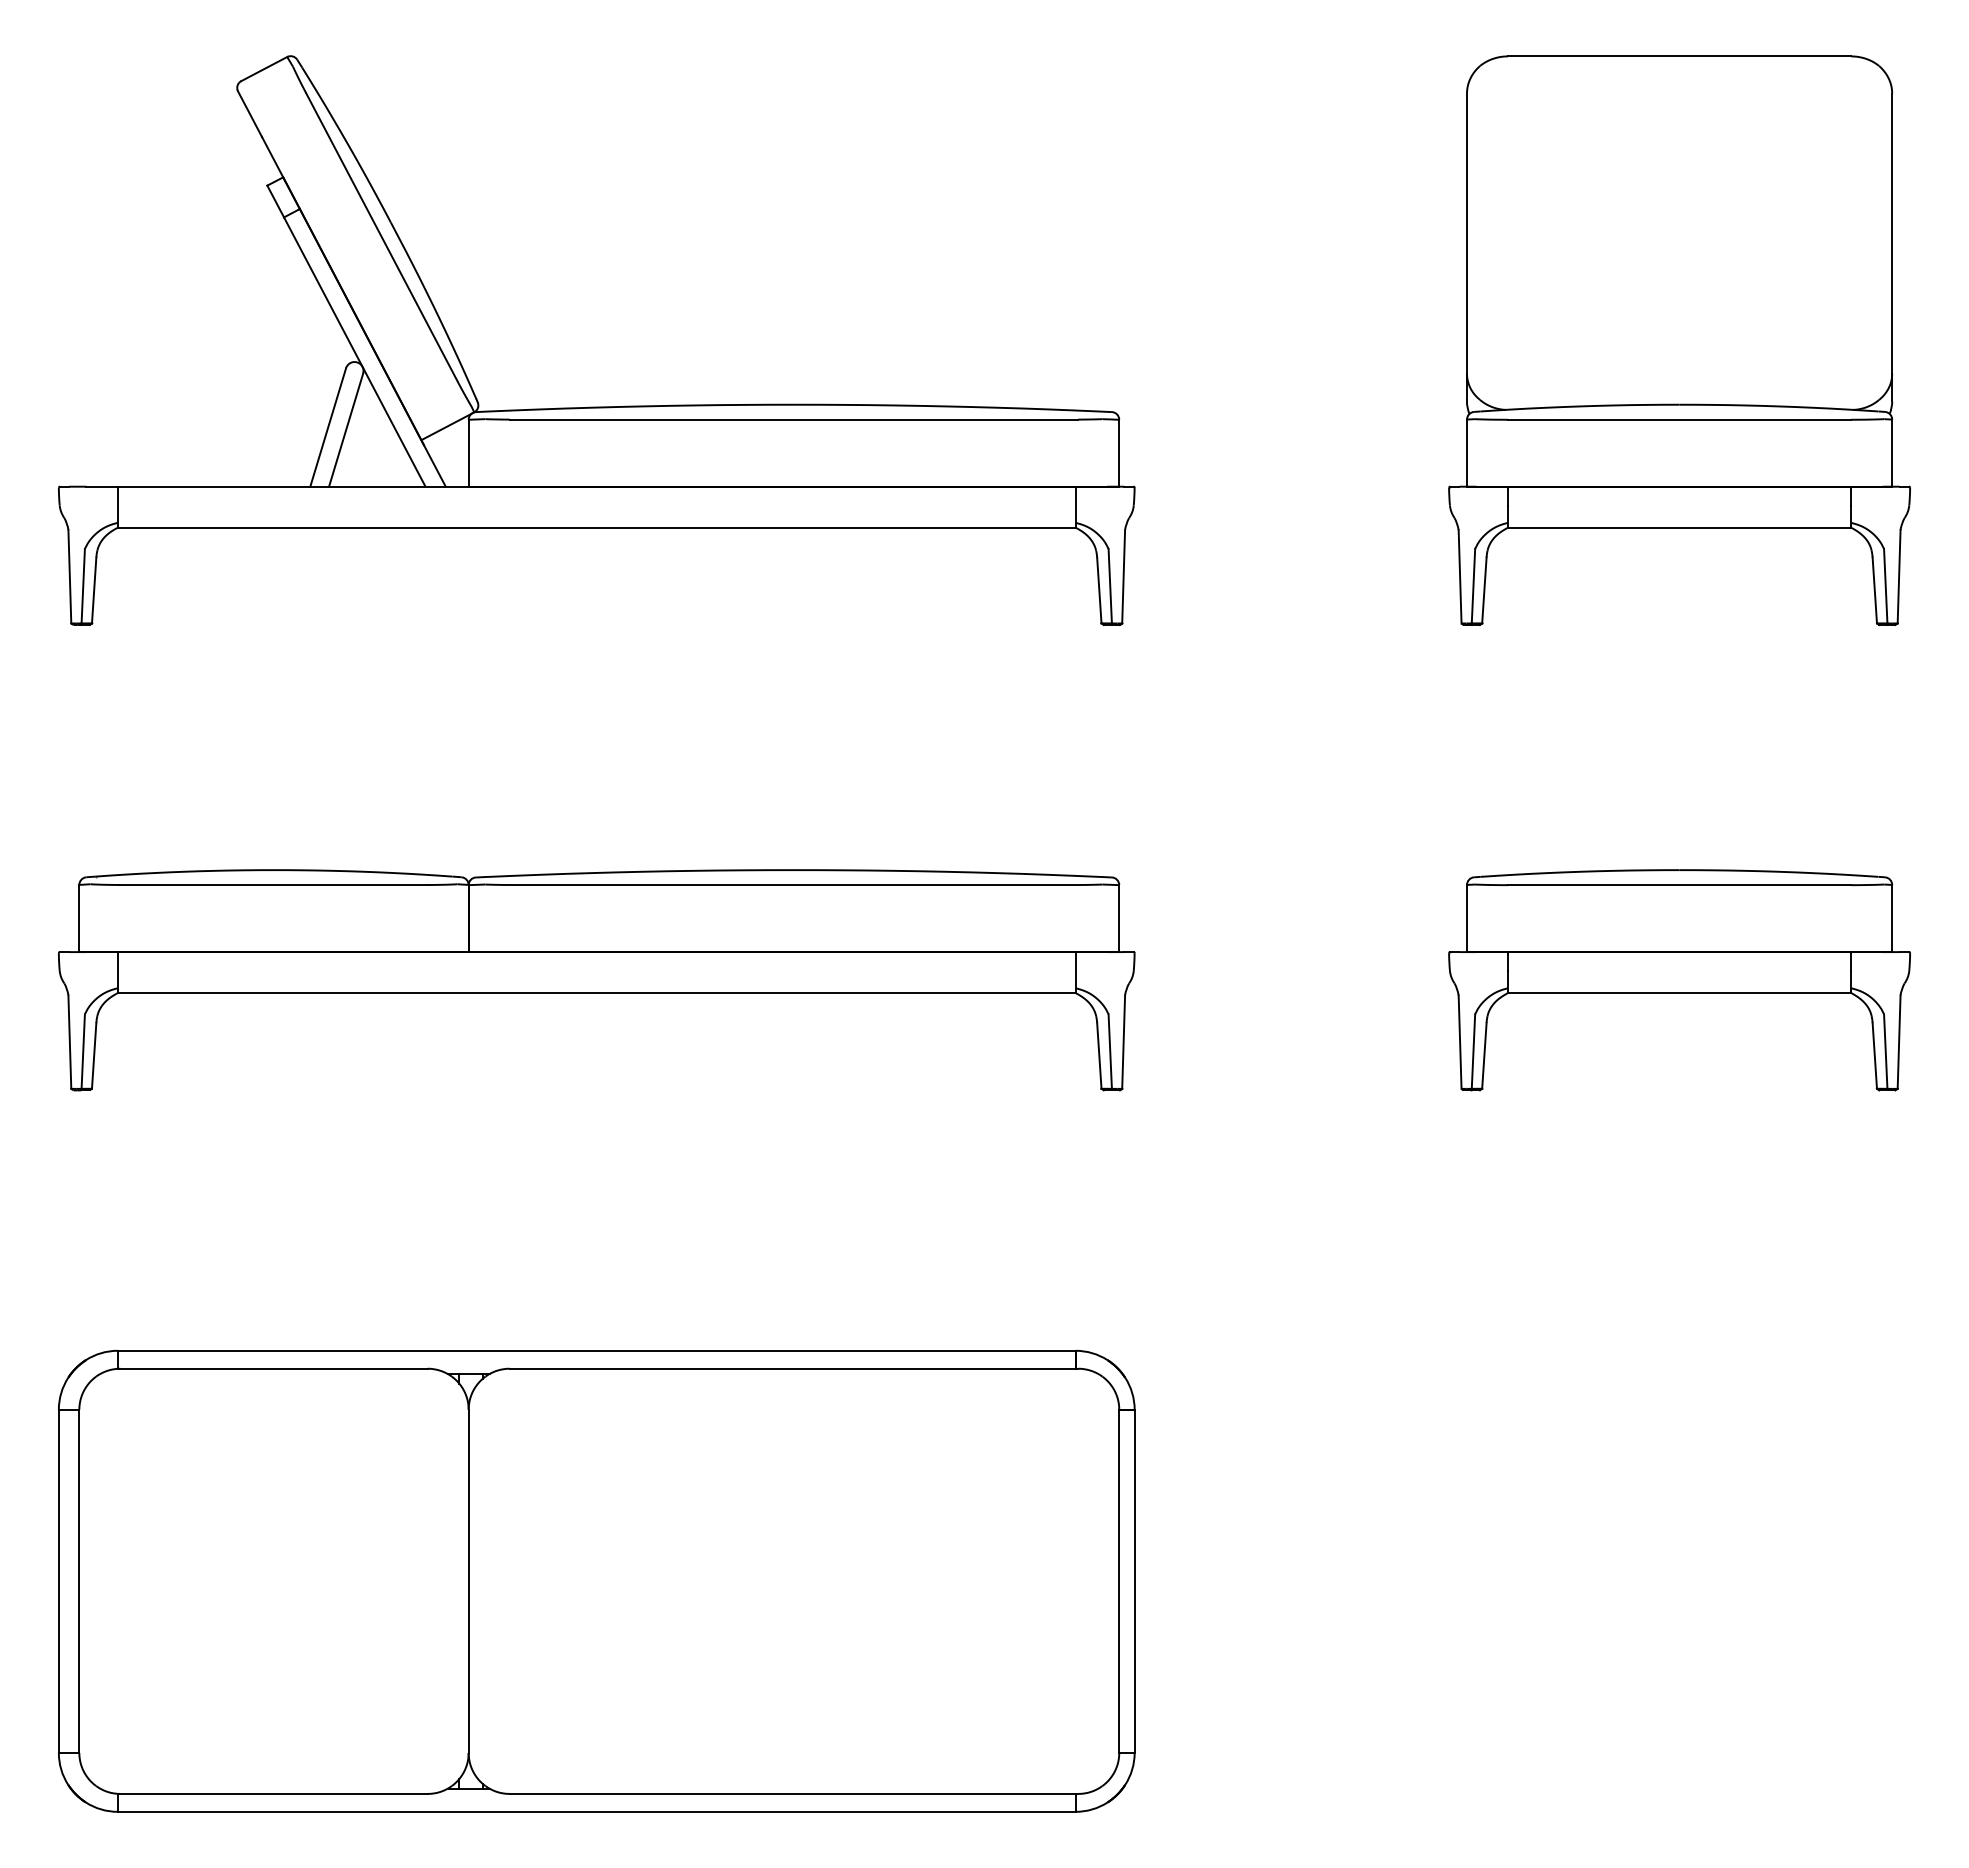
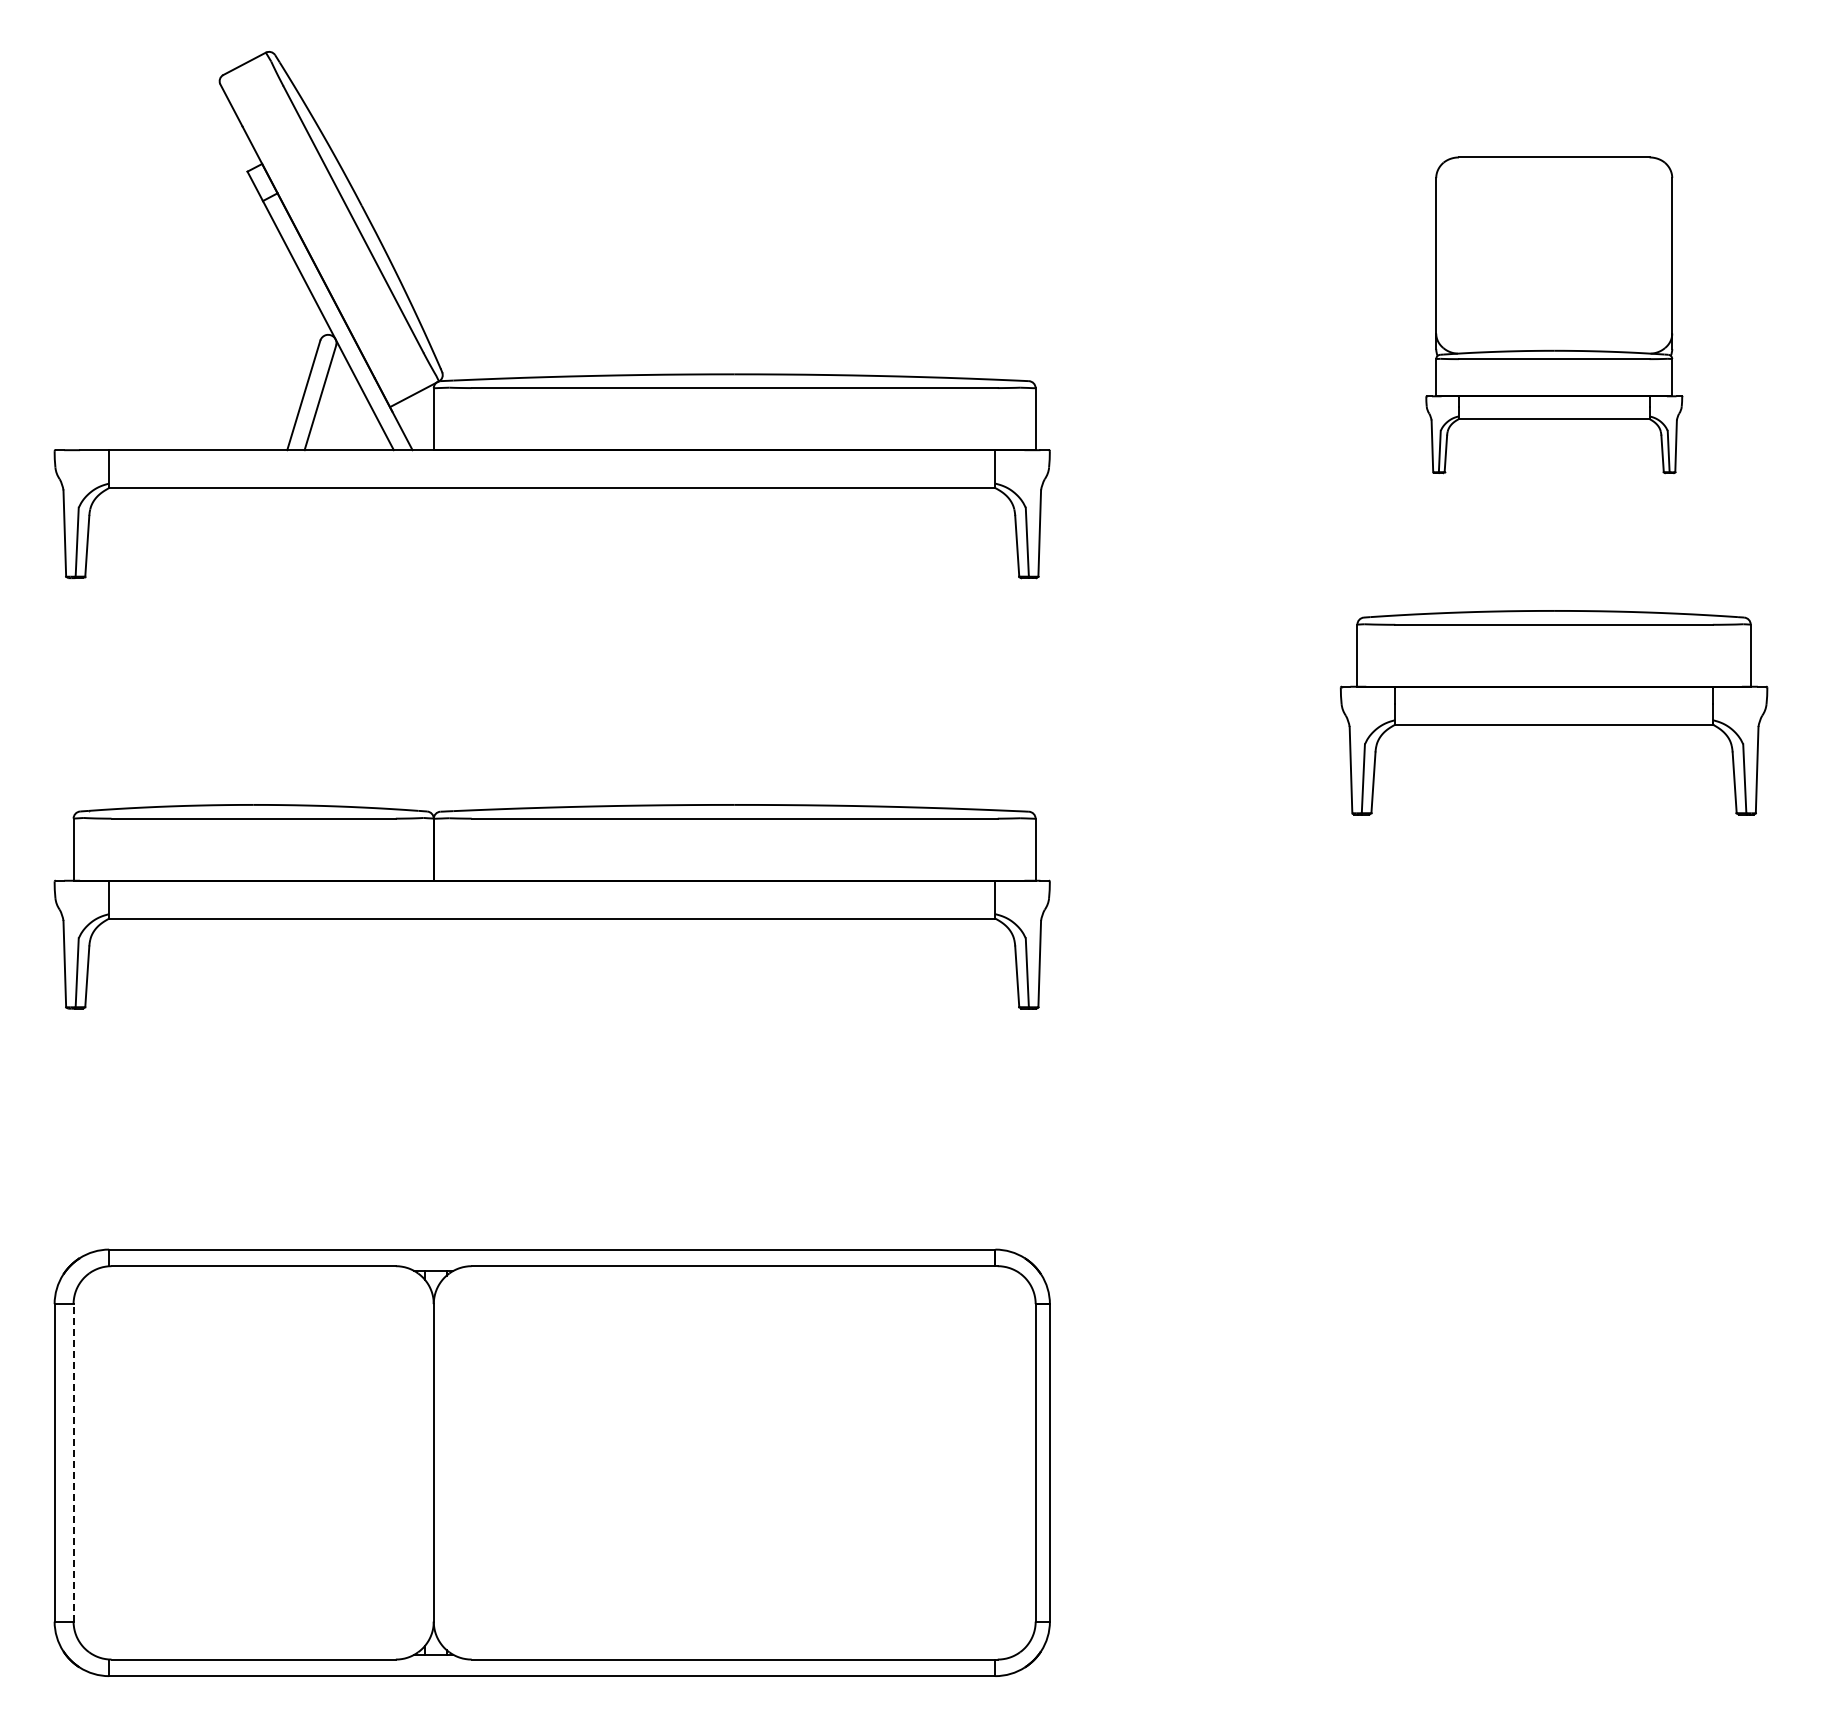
part: (1680, 341) -> (1554, 315), size x0.6
part: (1680, 979) -> (1554, 712), moved
line: (79, 1580) -> (73, 1462), solid -> dashed

